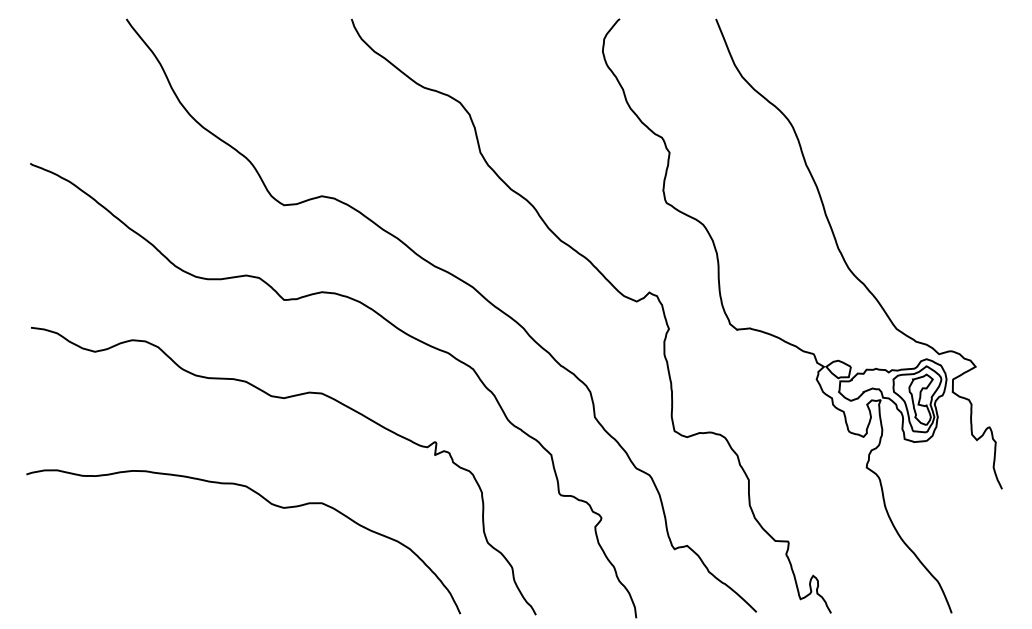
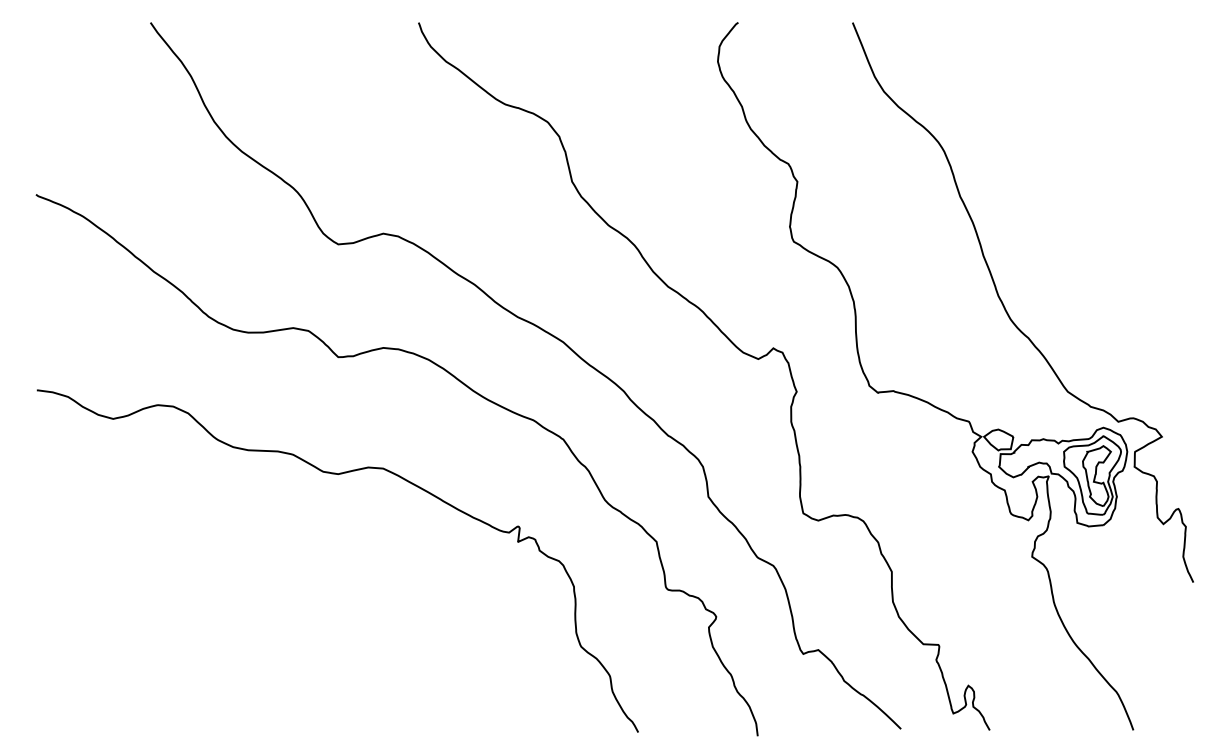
curve: (270, 504) -> (322, 600), removed

